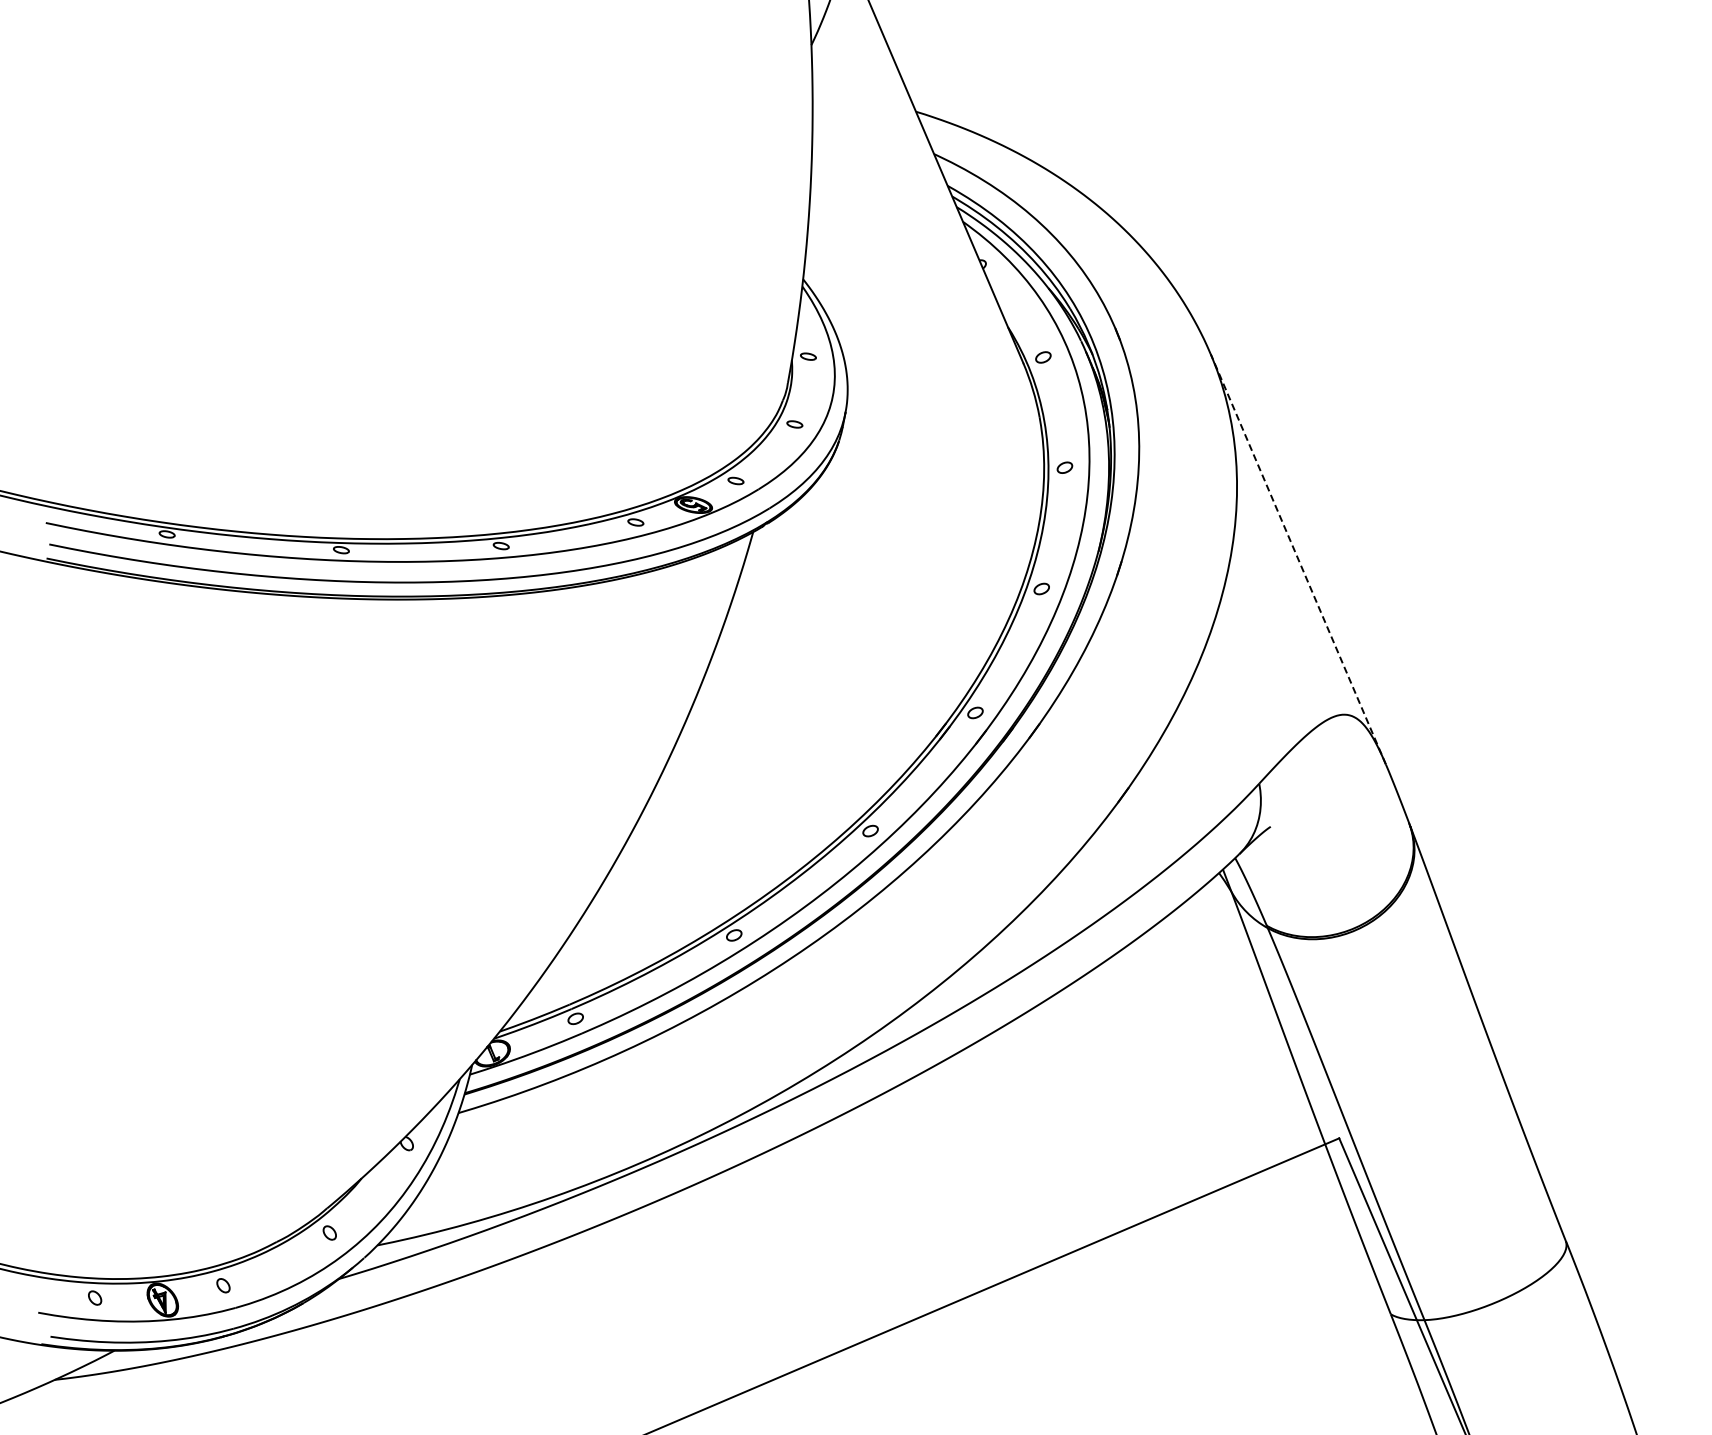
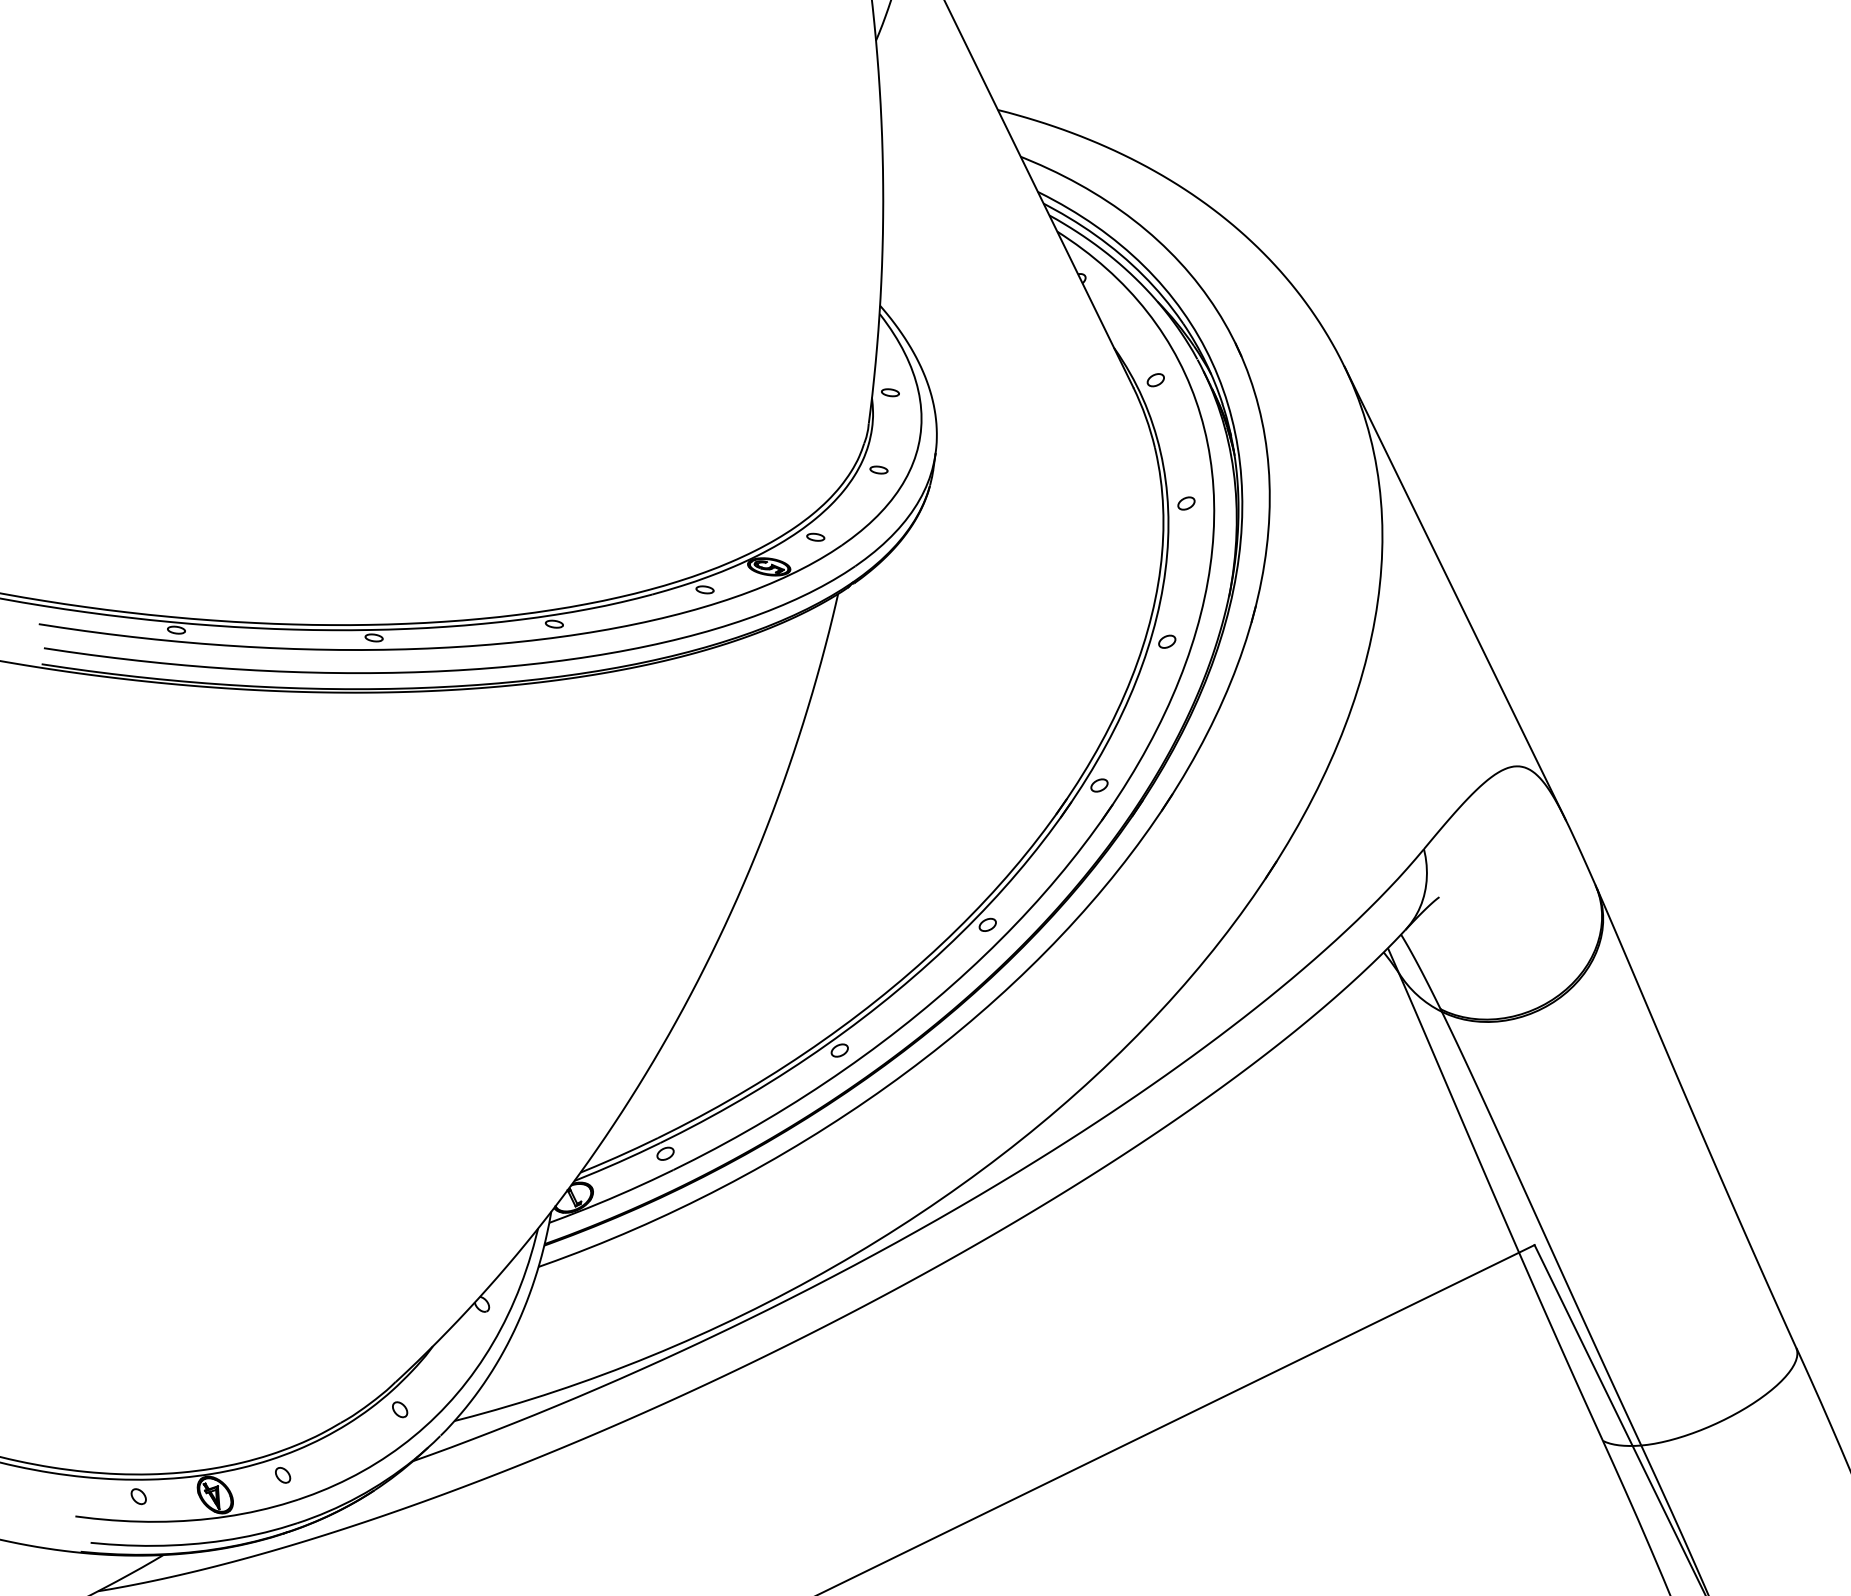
line: (1298, 558) -> (1455, 592), dashed -> solid

